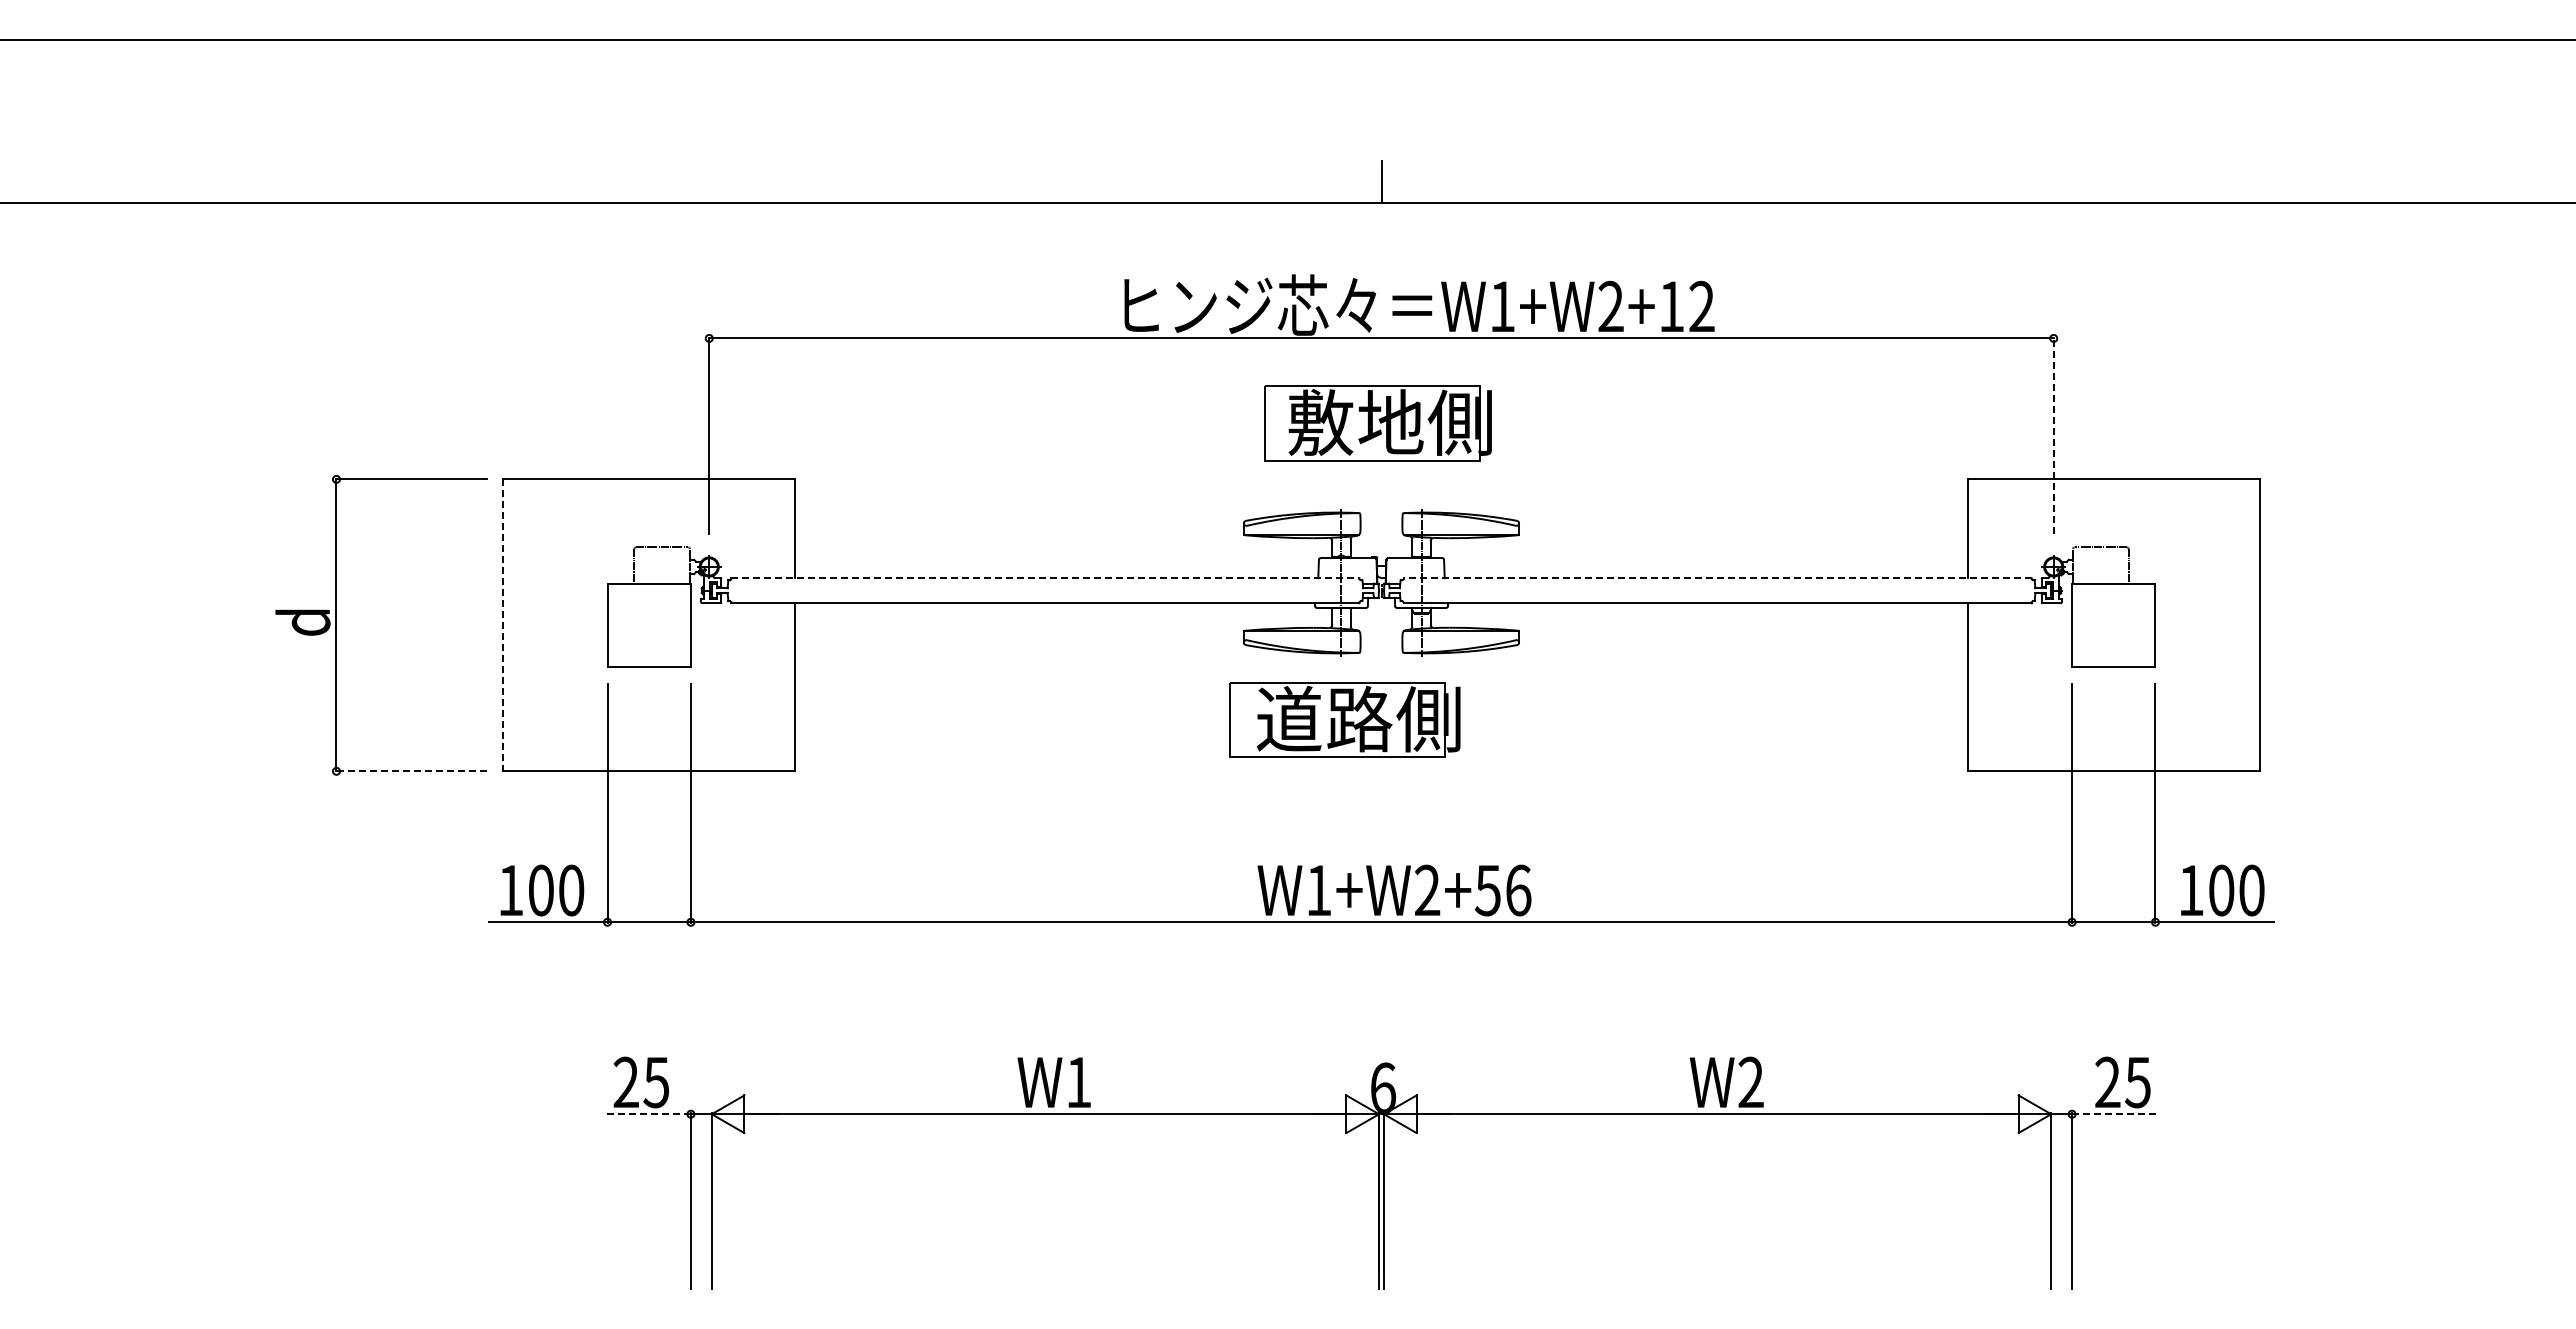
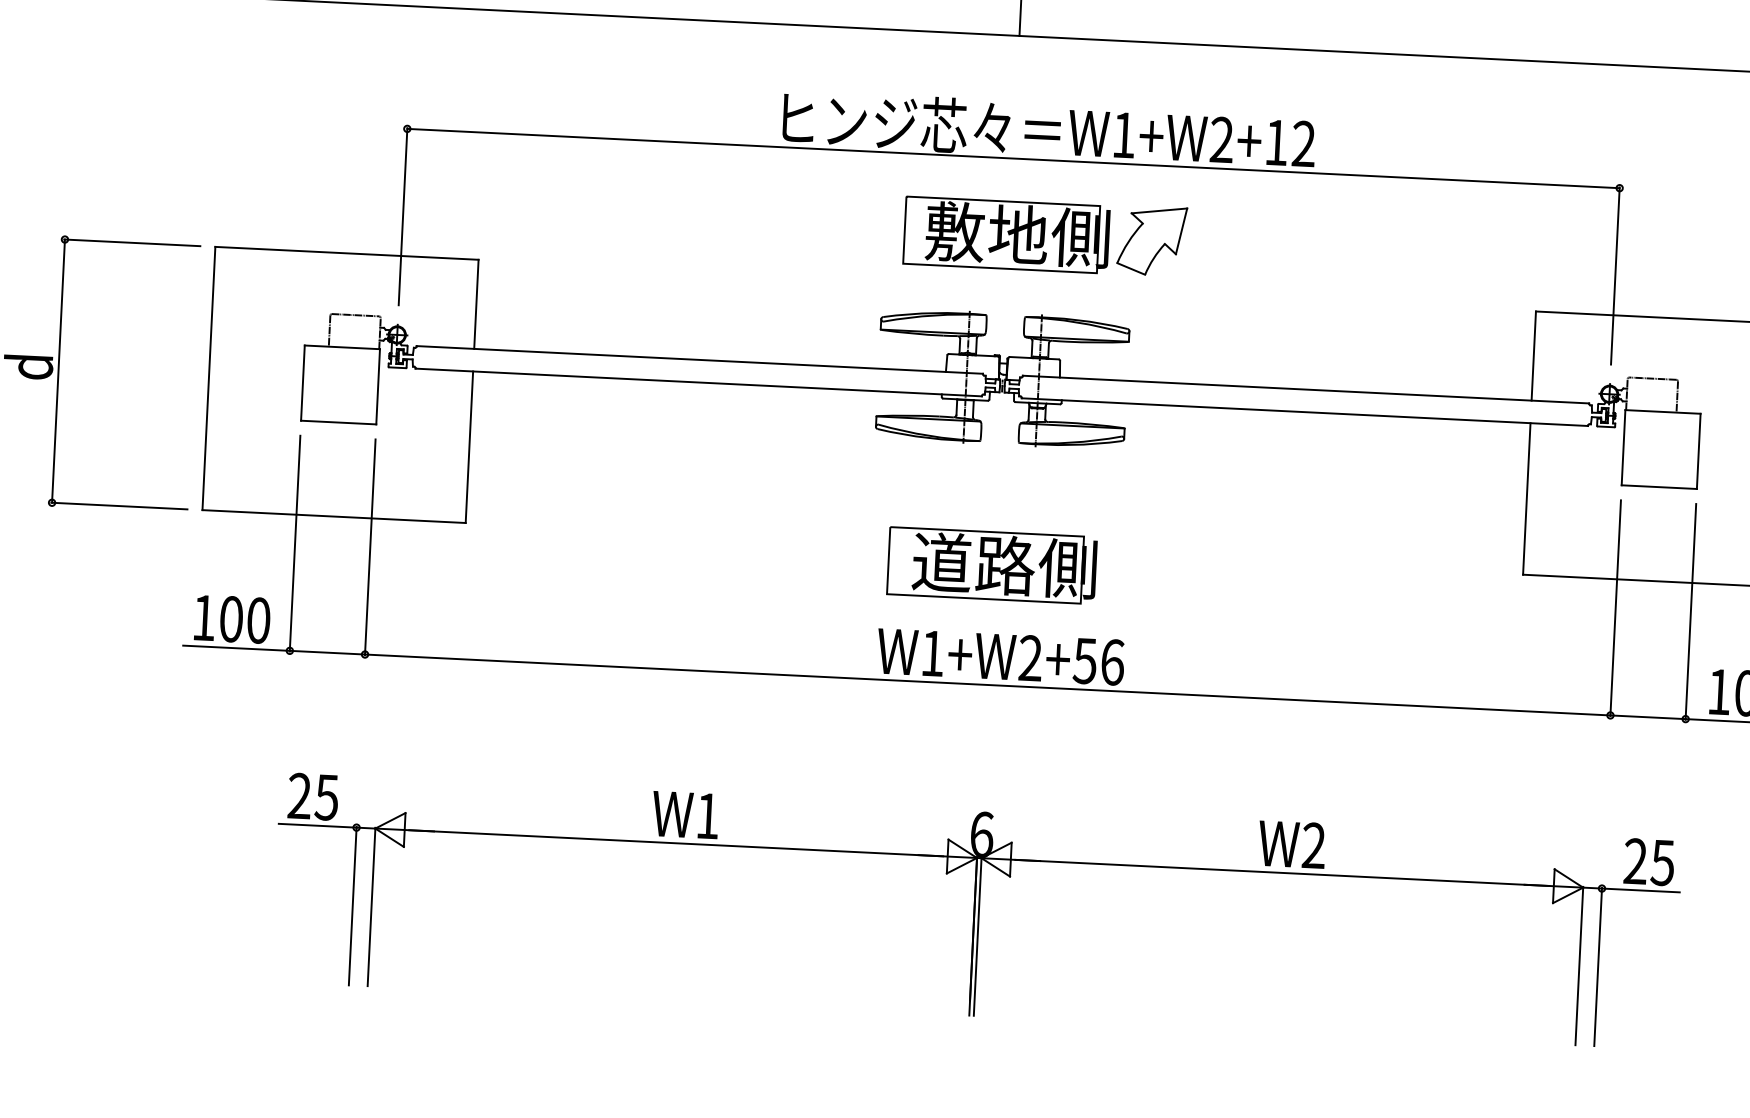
part: (1539, 421) -> (1152, 240), added
line: (2053, 435) -> (1615, 275), dashed -> solid
line: (1045, 578) -> (699, 360), dashed -> solid
line: (1717, 578) -> (1305, 389), dashed -> solid
line: (503, 625) -> (209, 378), dashed -> solid
part: (1344, 719) -> (991, 565), moved
line: (410, 771) -> (118, 506), dashed -> solid
line: (647, 1114) -> (317, 825), dashed -> solid
line: (2115, 1114) -> (1641, 890), dashed -> solid

